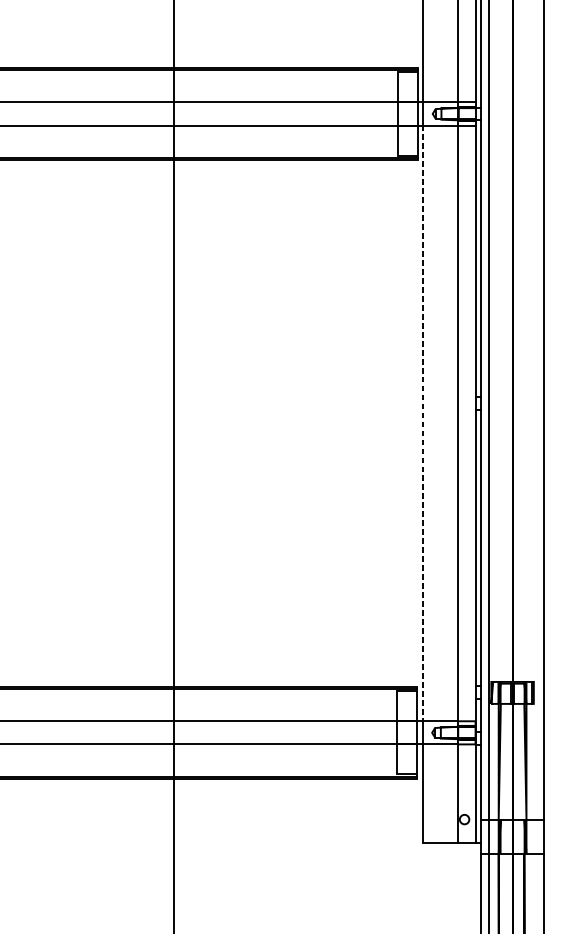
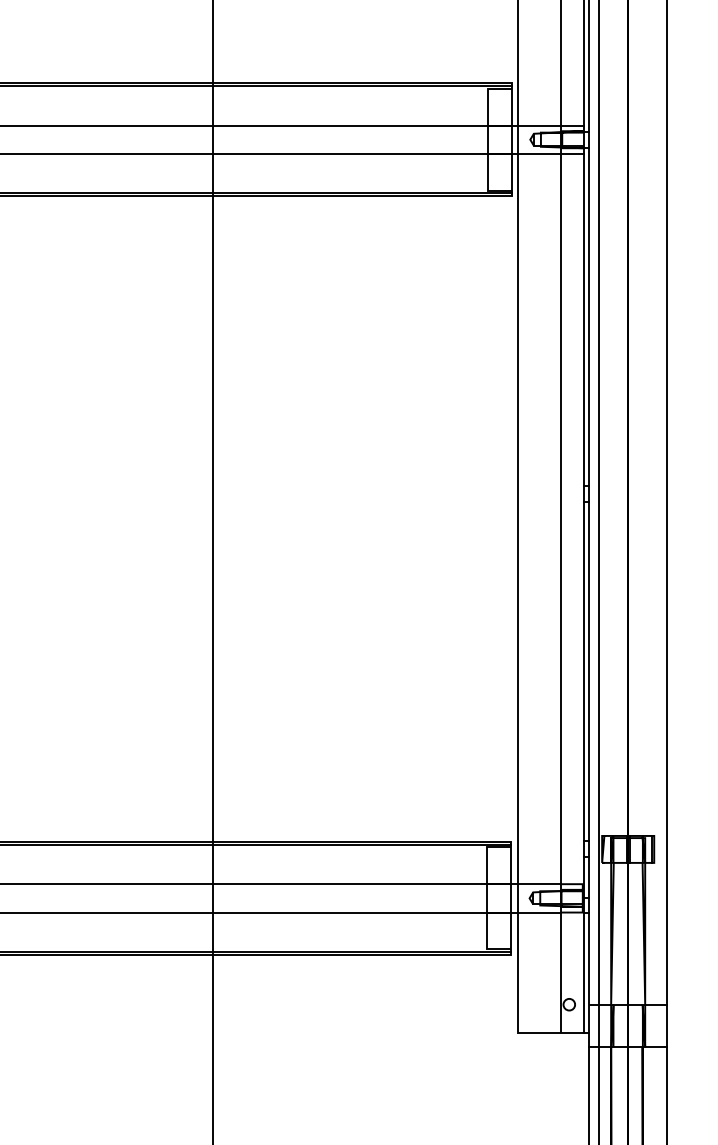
line: (423, 423) -> (518, 519), dashed -> solid

